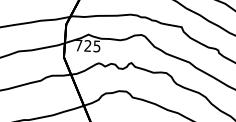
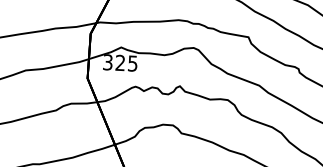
text: (78, 45) -> (107, 62), 725 -> 325

